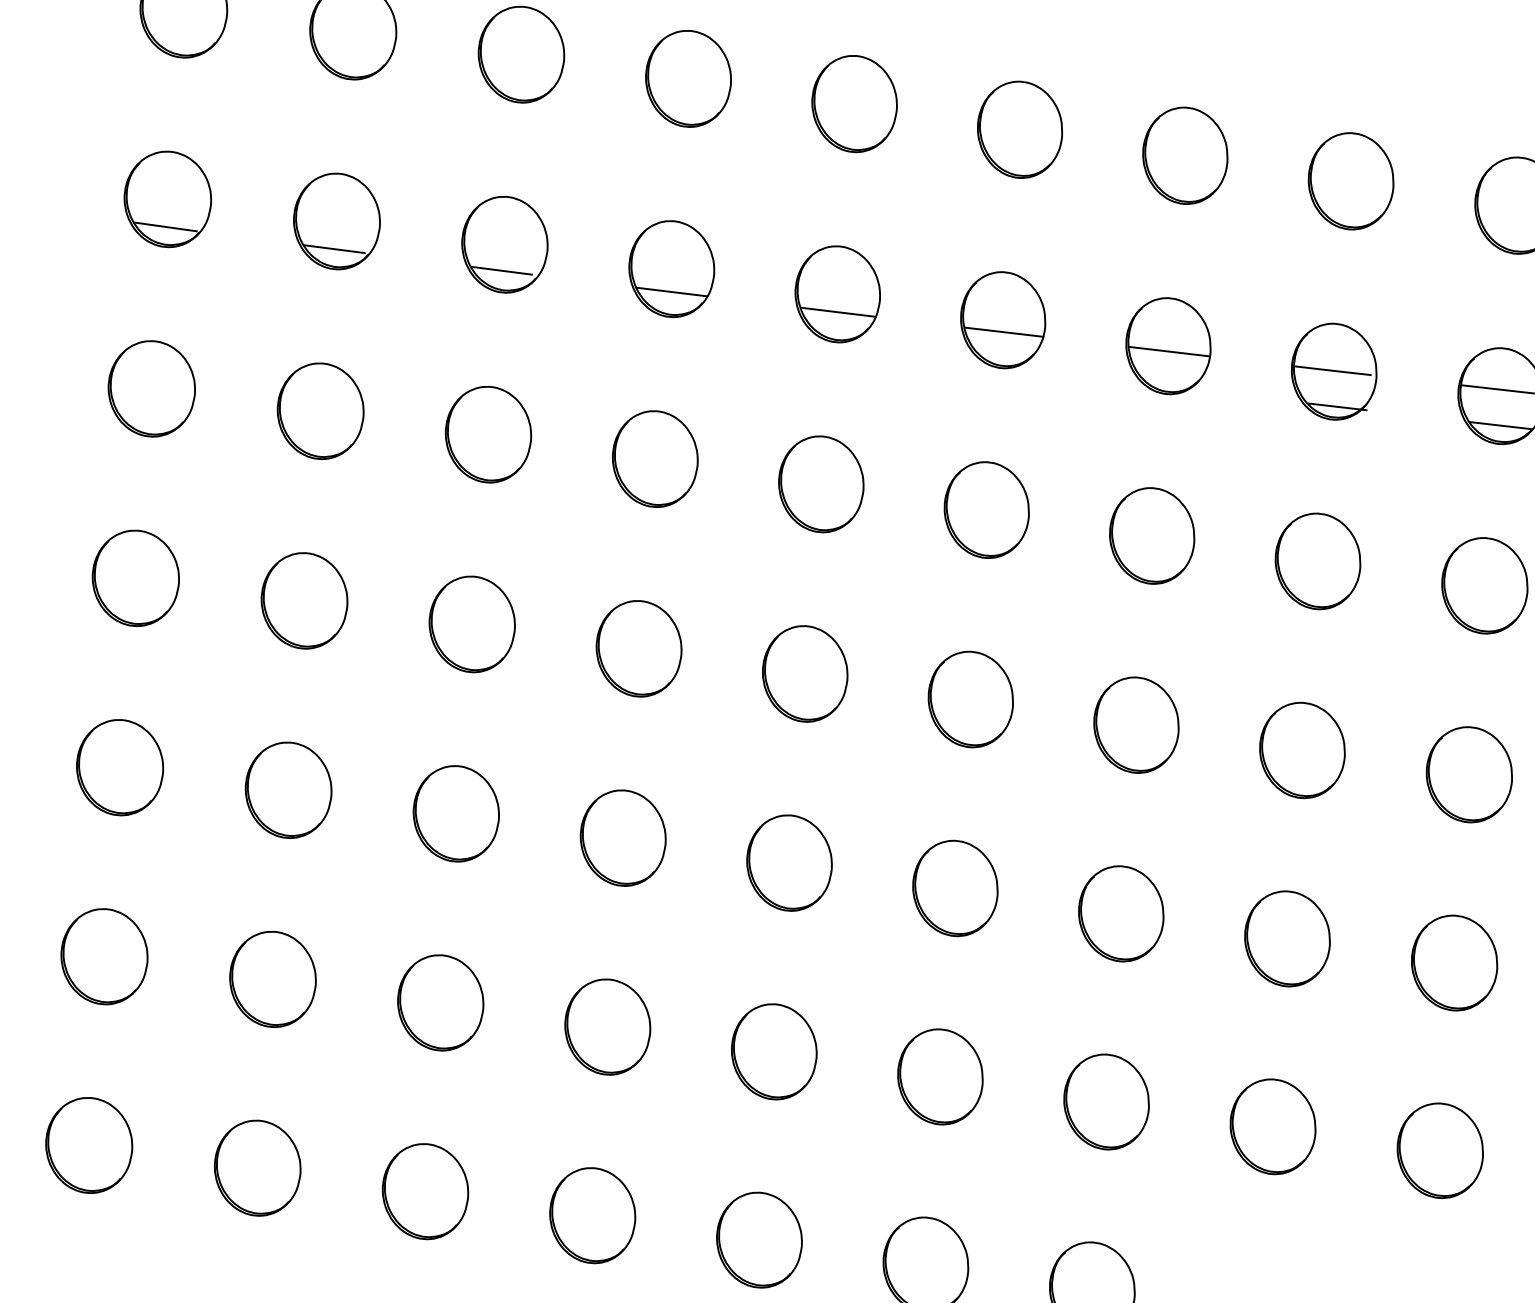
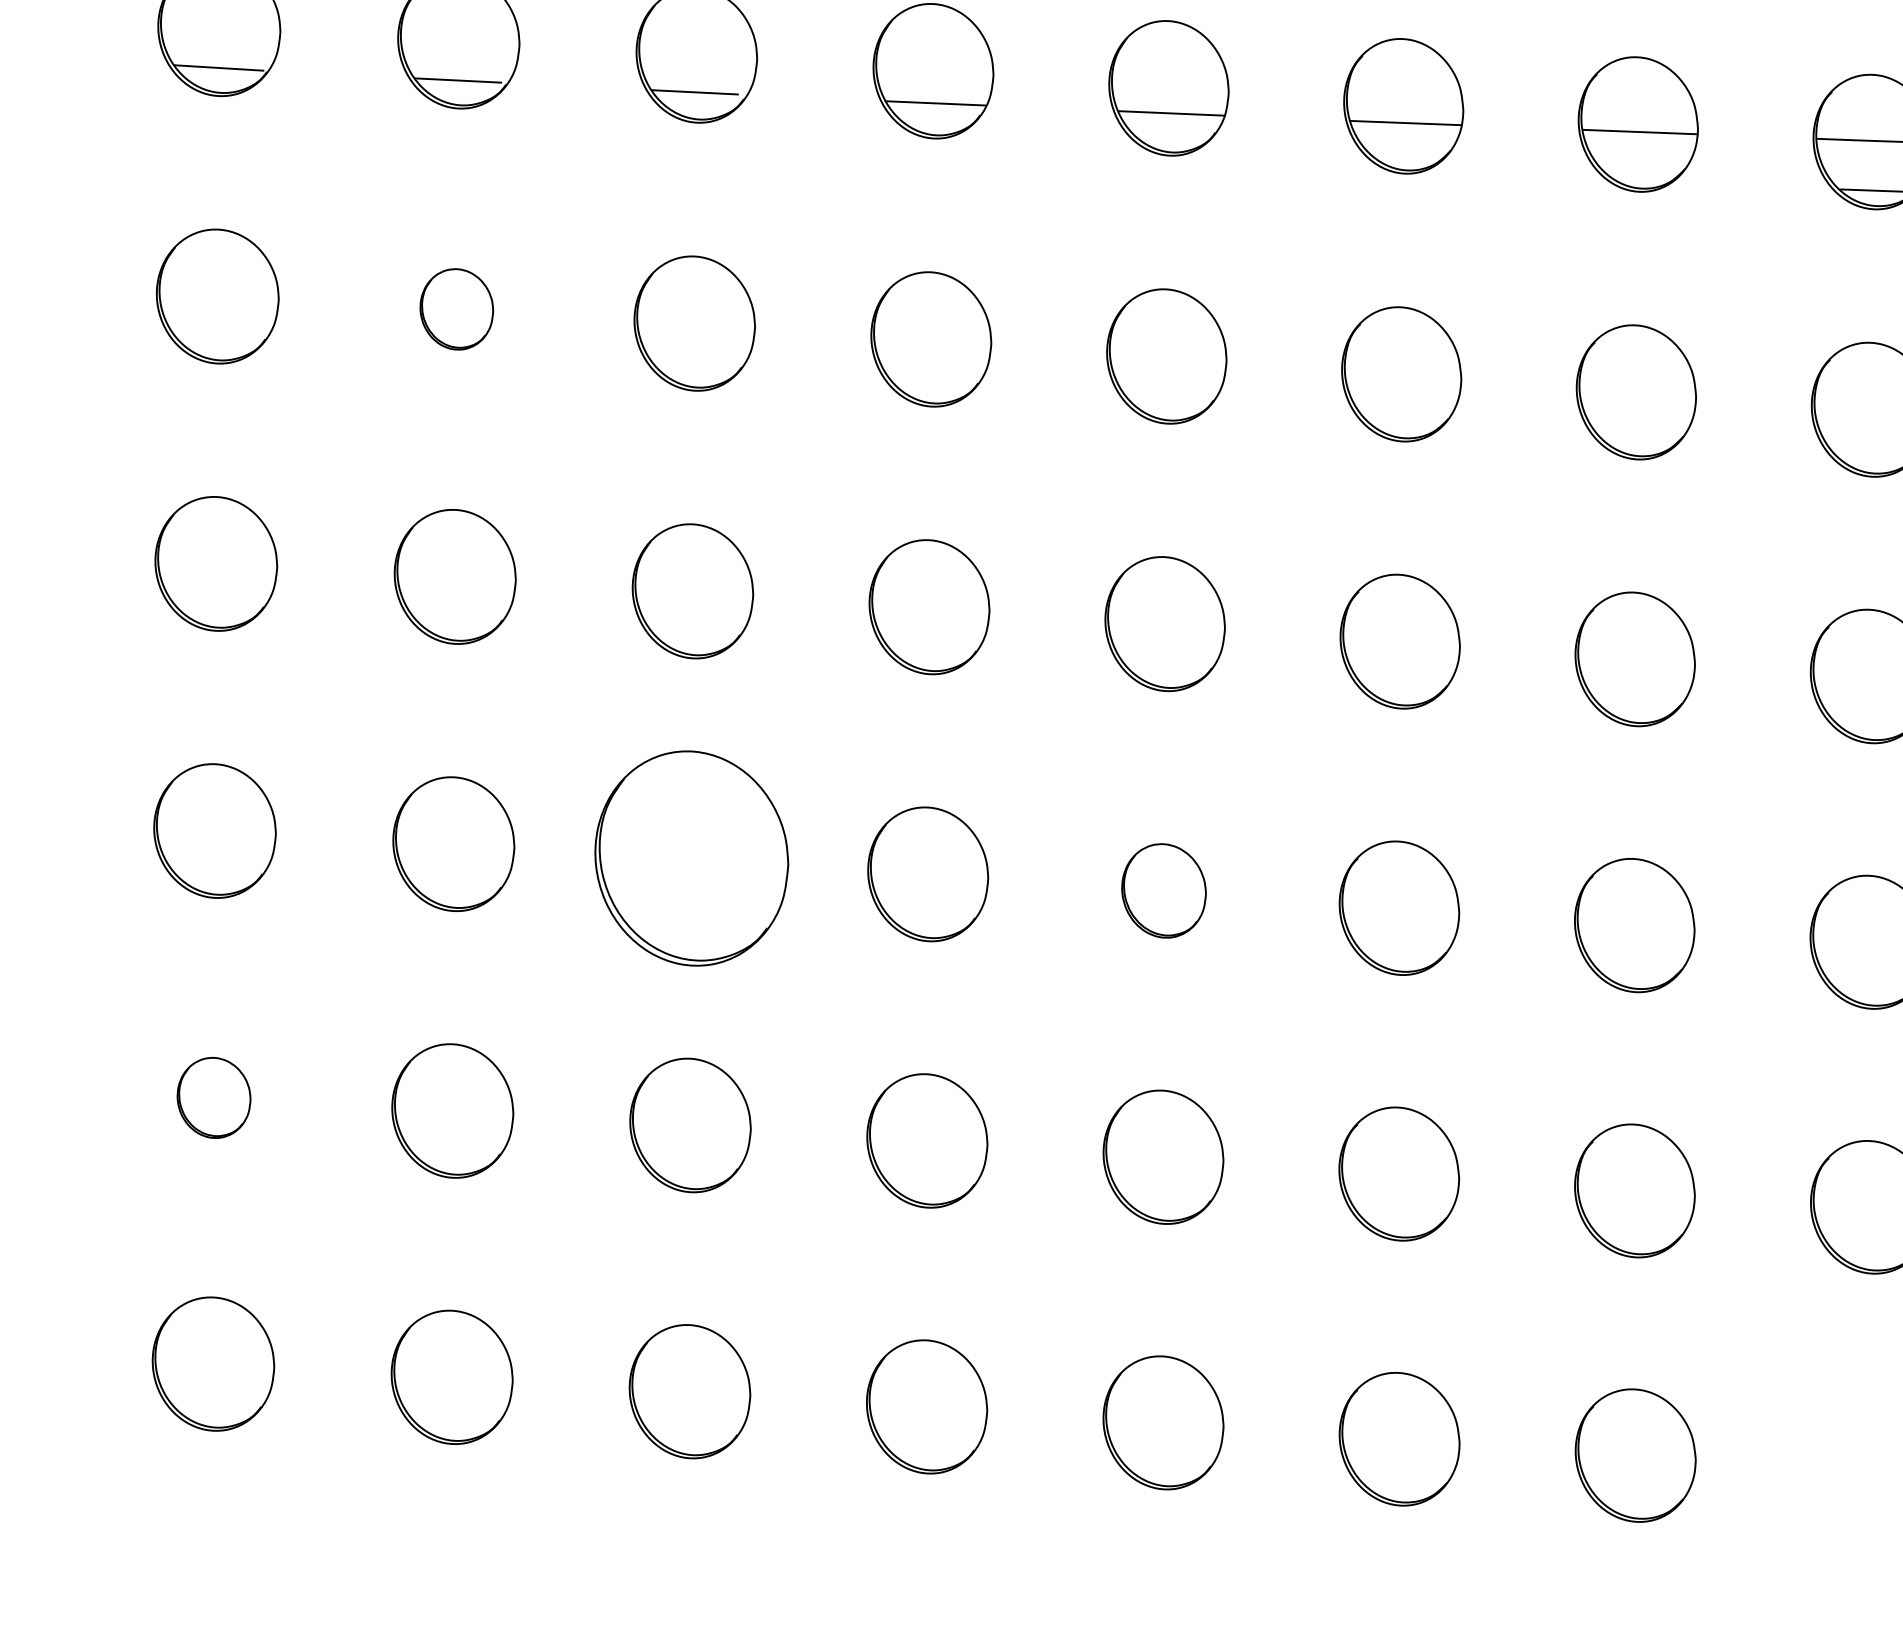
part: (320, 411) -> (456, 309), size x0.6
part: (455, 813) -> (690, 858), size x1.6
part: (789, 862) -> (1163, 890), size x0.7
part: (104, 956) -> (214, 1097), size x0.6

